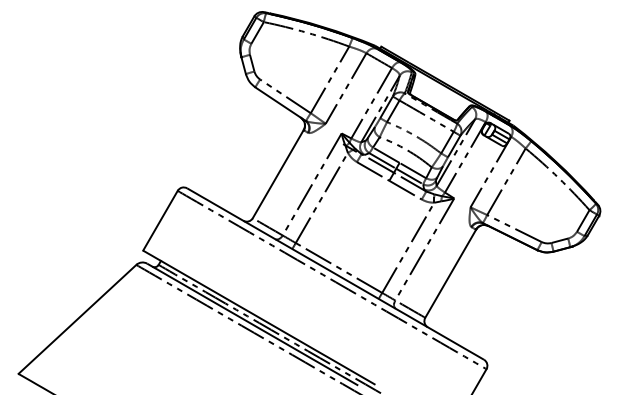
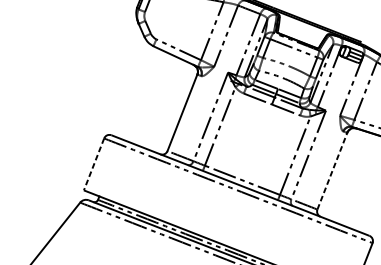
line: (160, 221) -> (94, 164), solid -> dashed
line: (450, 273) -> (332, 171), solid -> dashed

